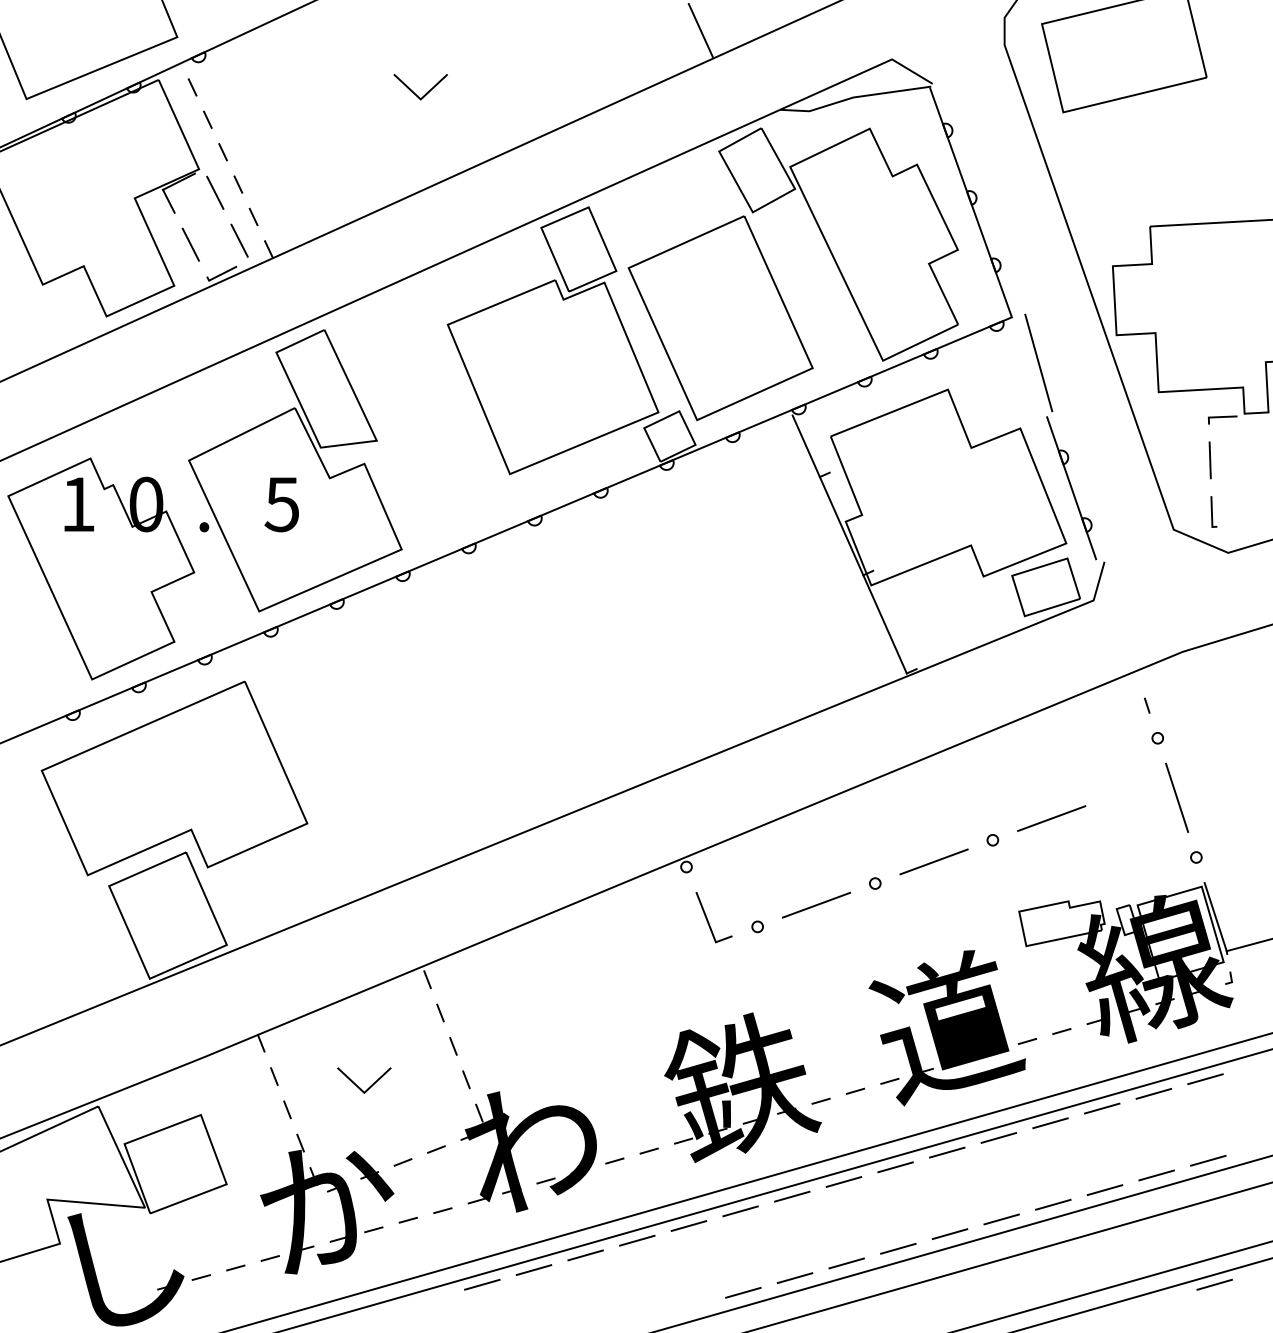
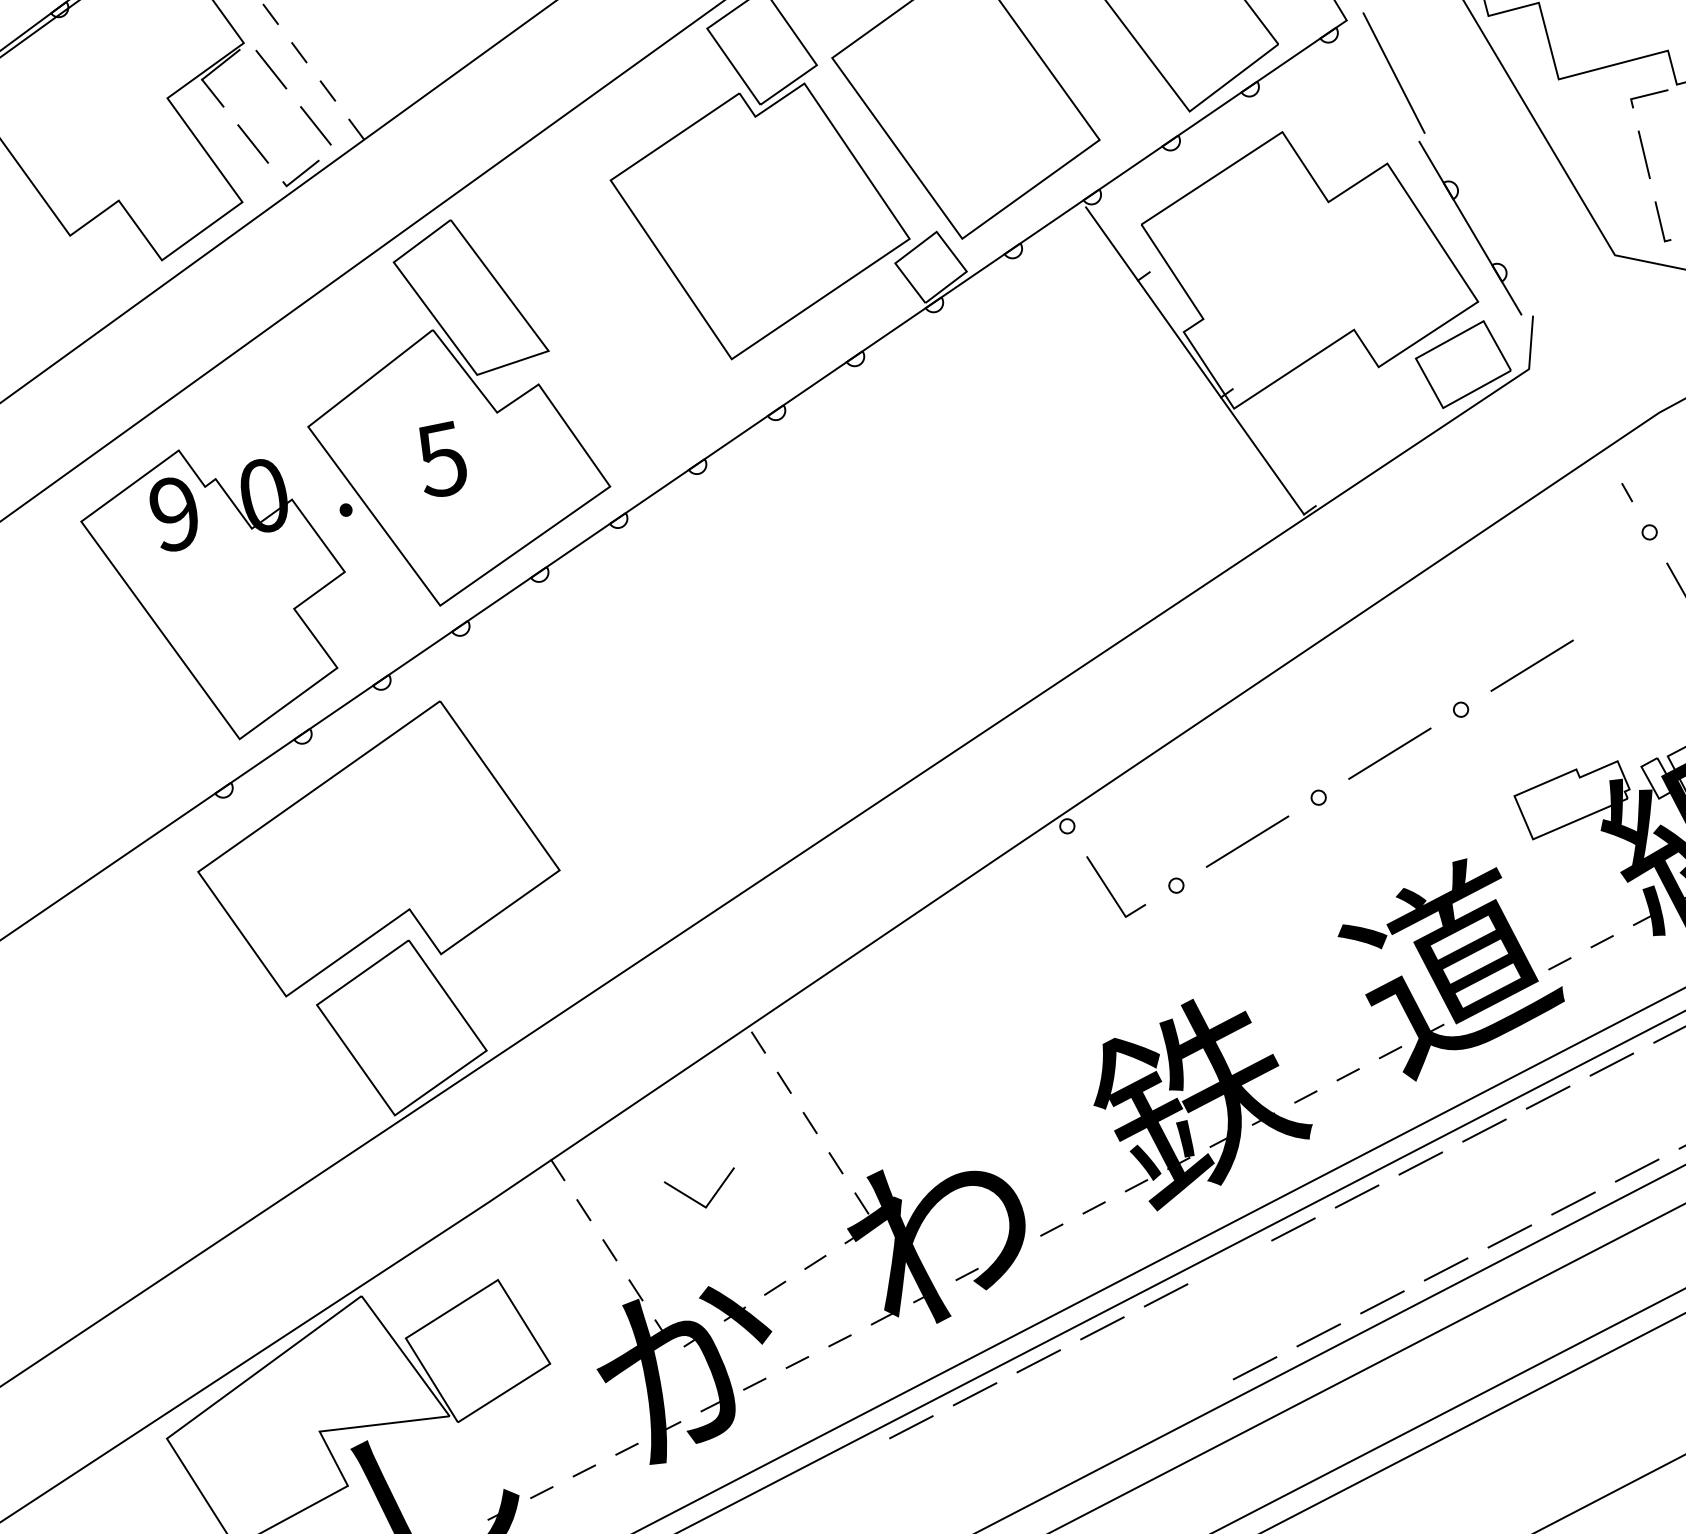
text: (77, 504) -> (173, 514), 1 -> 9
line: (740, 1211) -> (1229, 1262), removed

